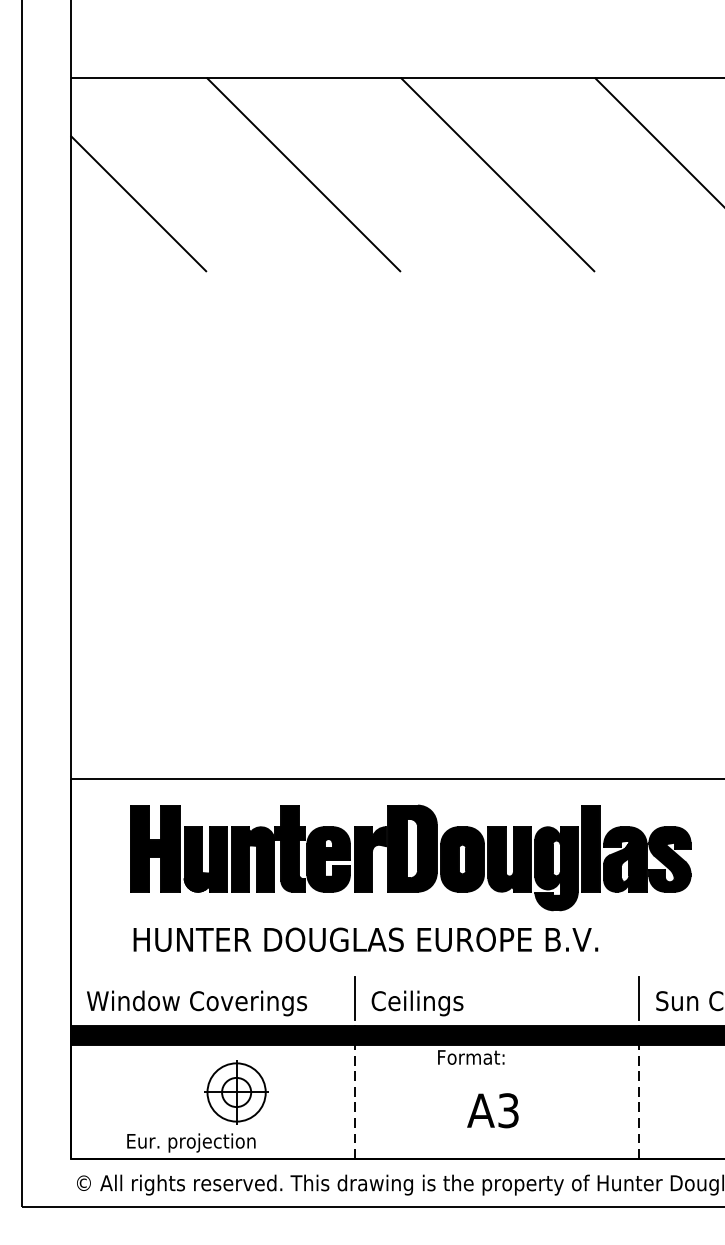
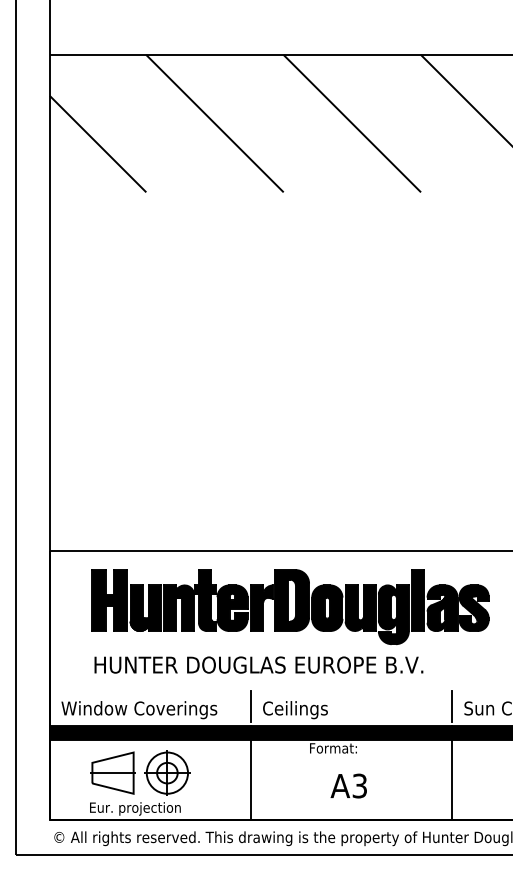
part: (159, 1091) -> (112, 772), added
line: (355, 1101) -> (251, 779), dashed -> solid
line: (639, 1101) -> (452, 779), dashed -> solid

